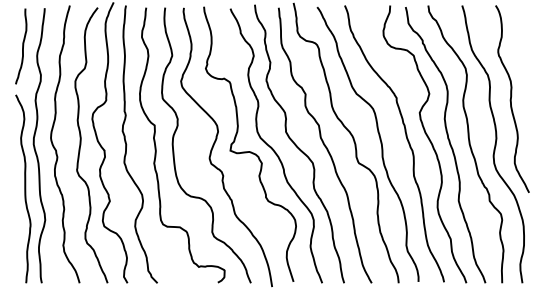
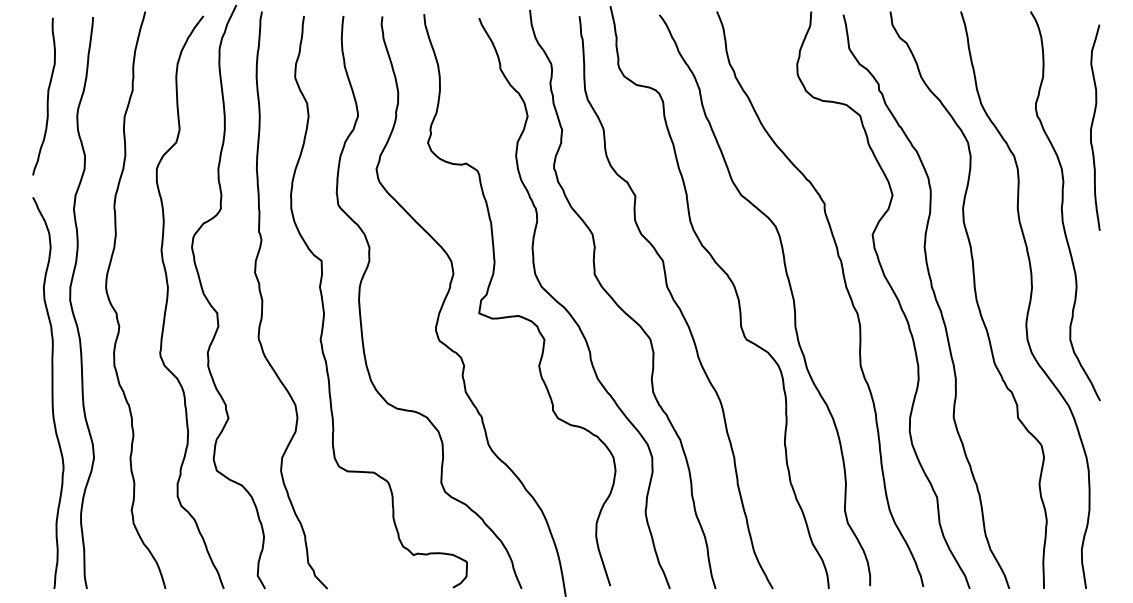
curve: (526, 60) -> (1094, 125), added

